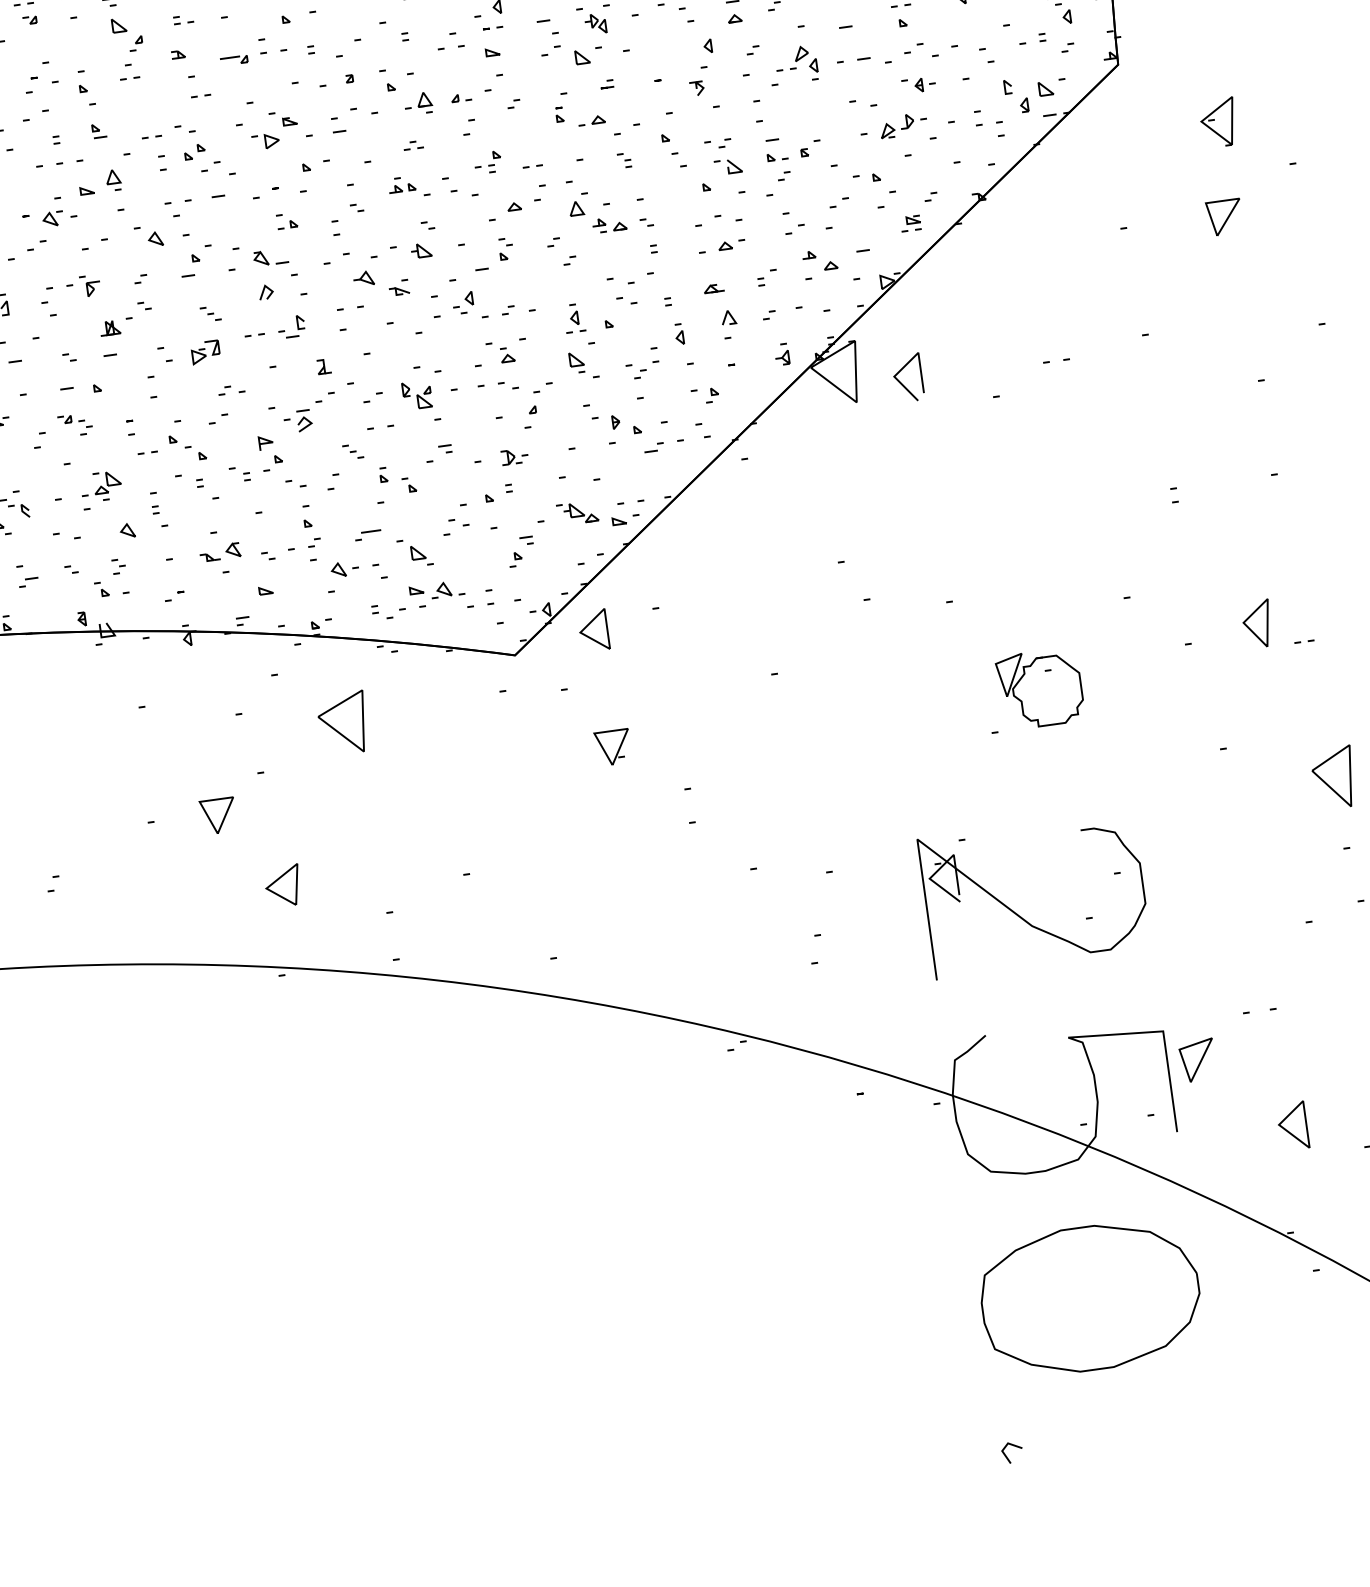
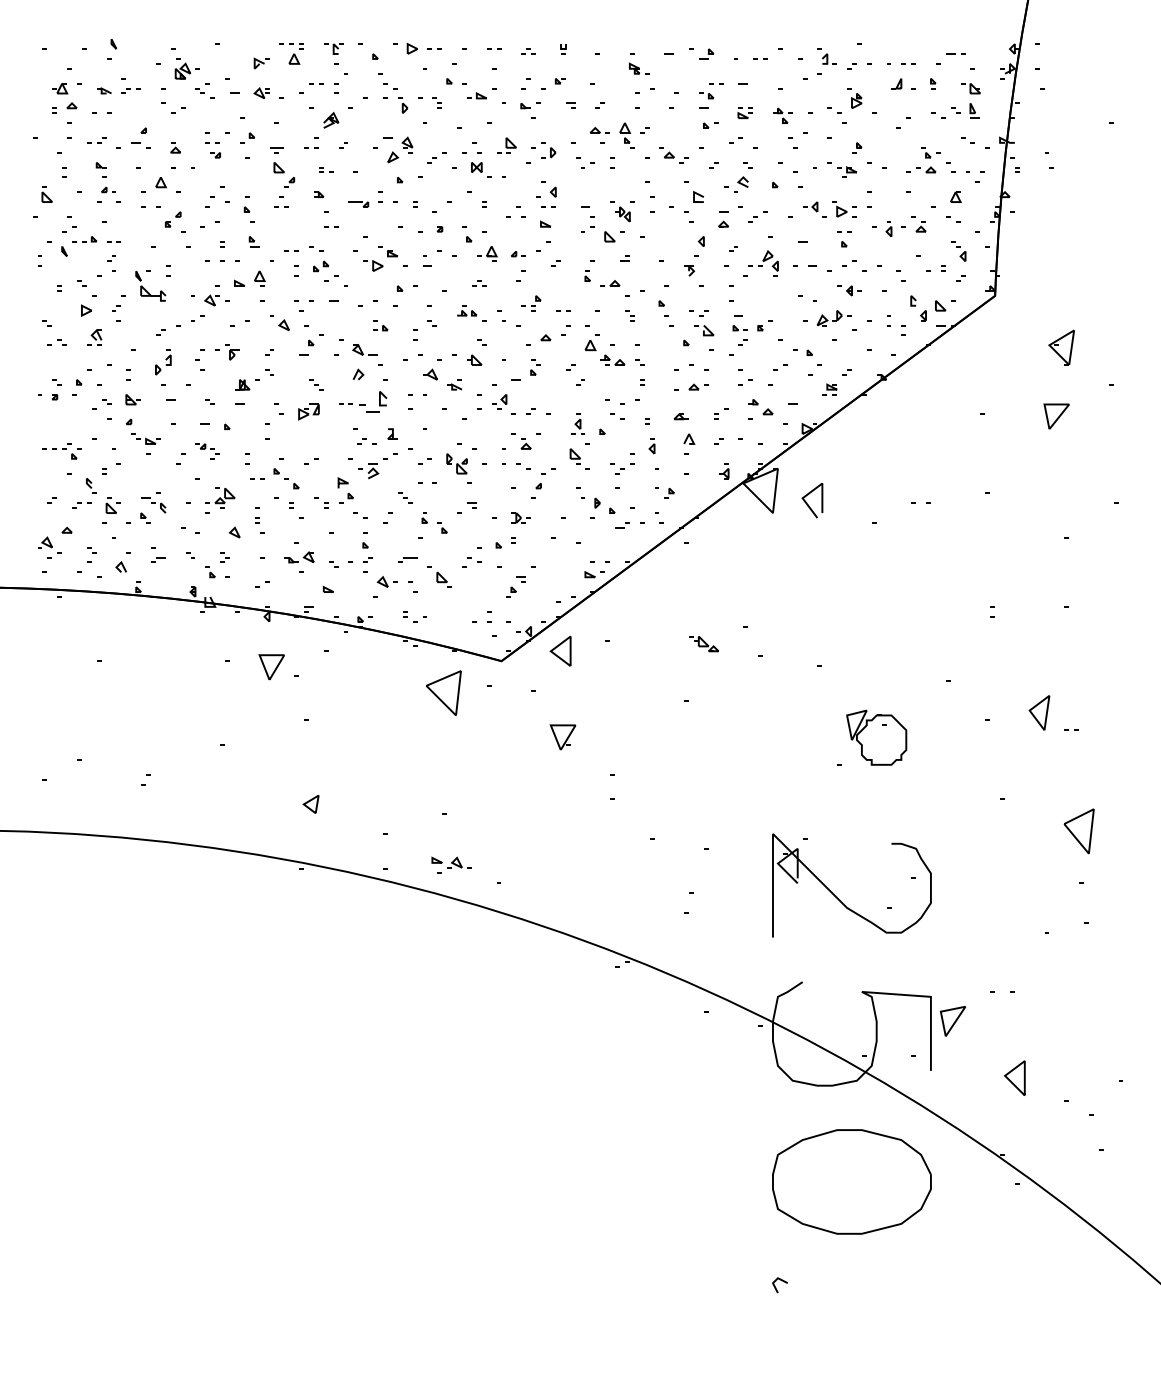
part: (291, 325) -> (373, 401), size x1.4
part: (231, 389) -> (366, 441), moved
part: (577, 513) -> (703, 644), moved
part: (437, 593) -> (451, 864), moved
part: (342, 722) -> (443, 692), moved
part: (218, 816) -> (271, 667), moved
part: (282, 886) -> (310, 804), size x0.6

